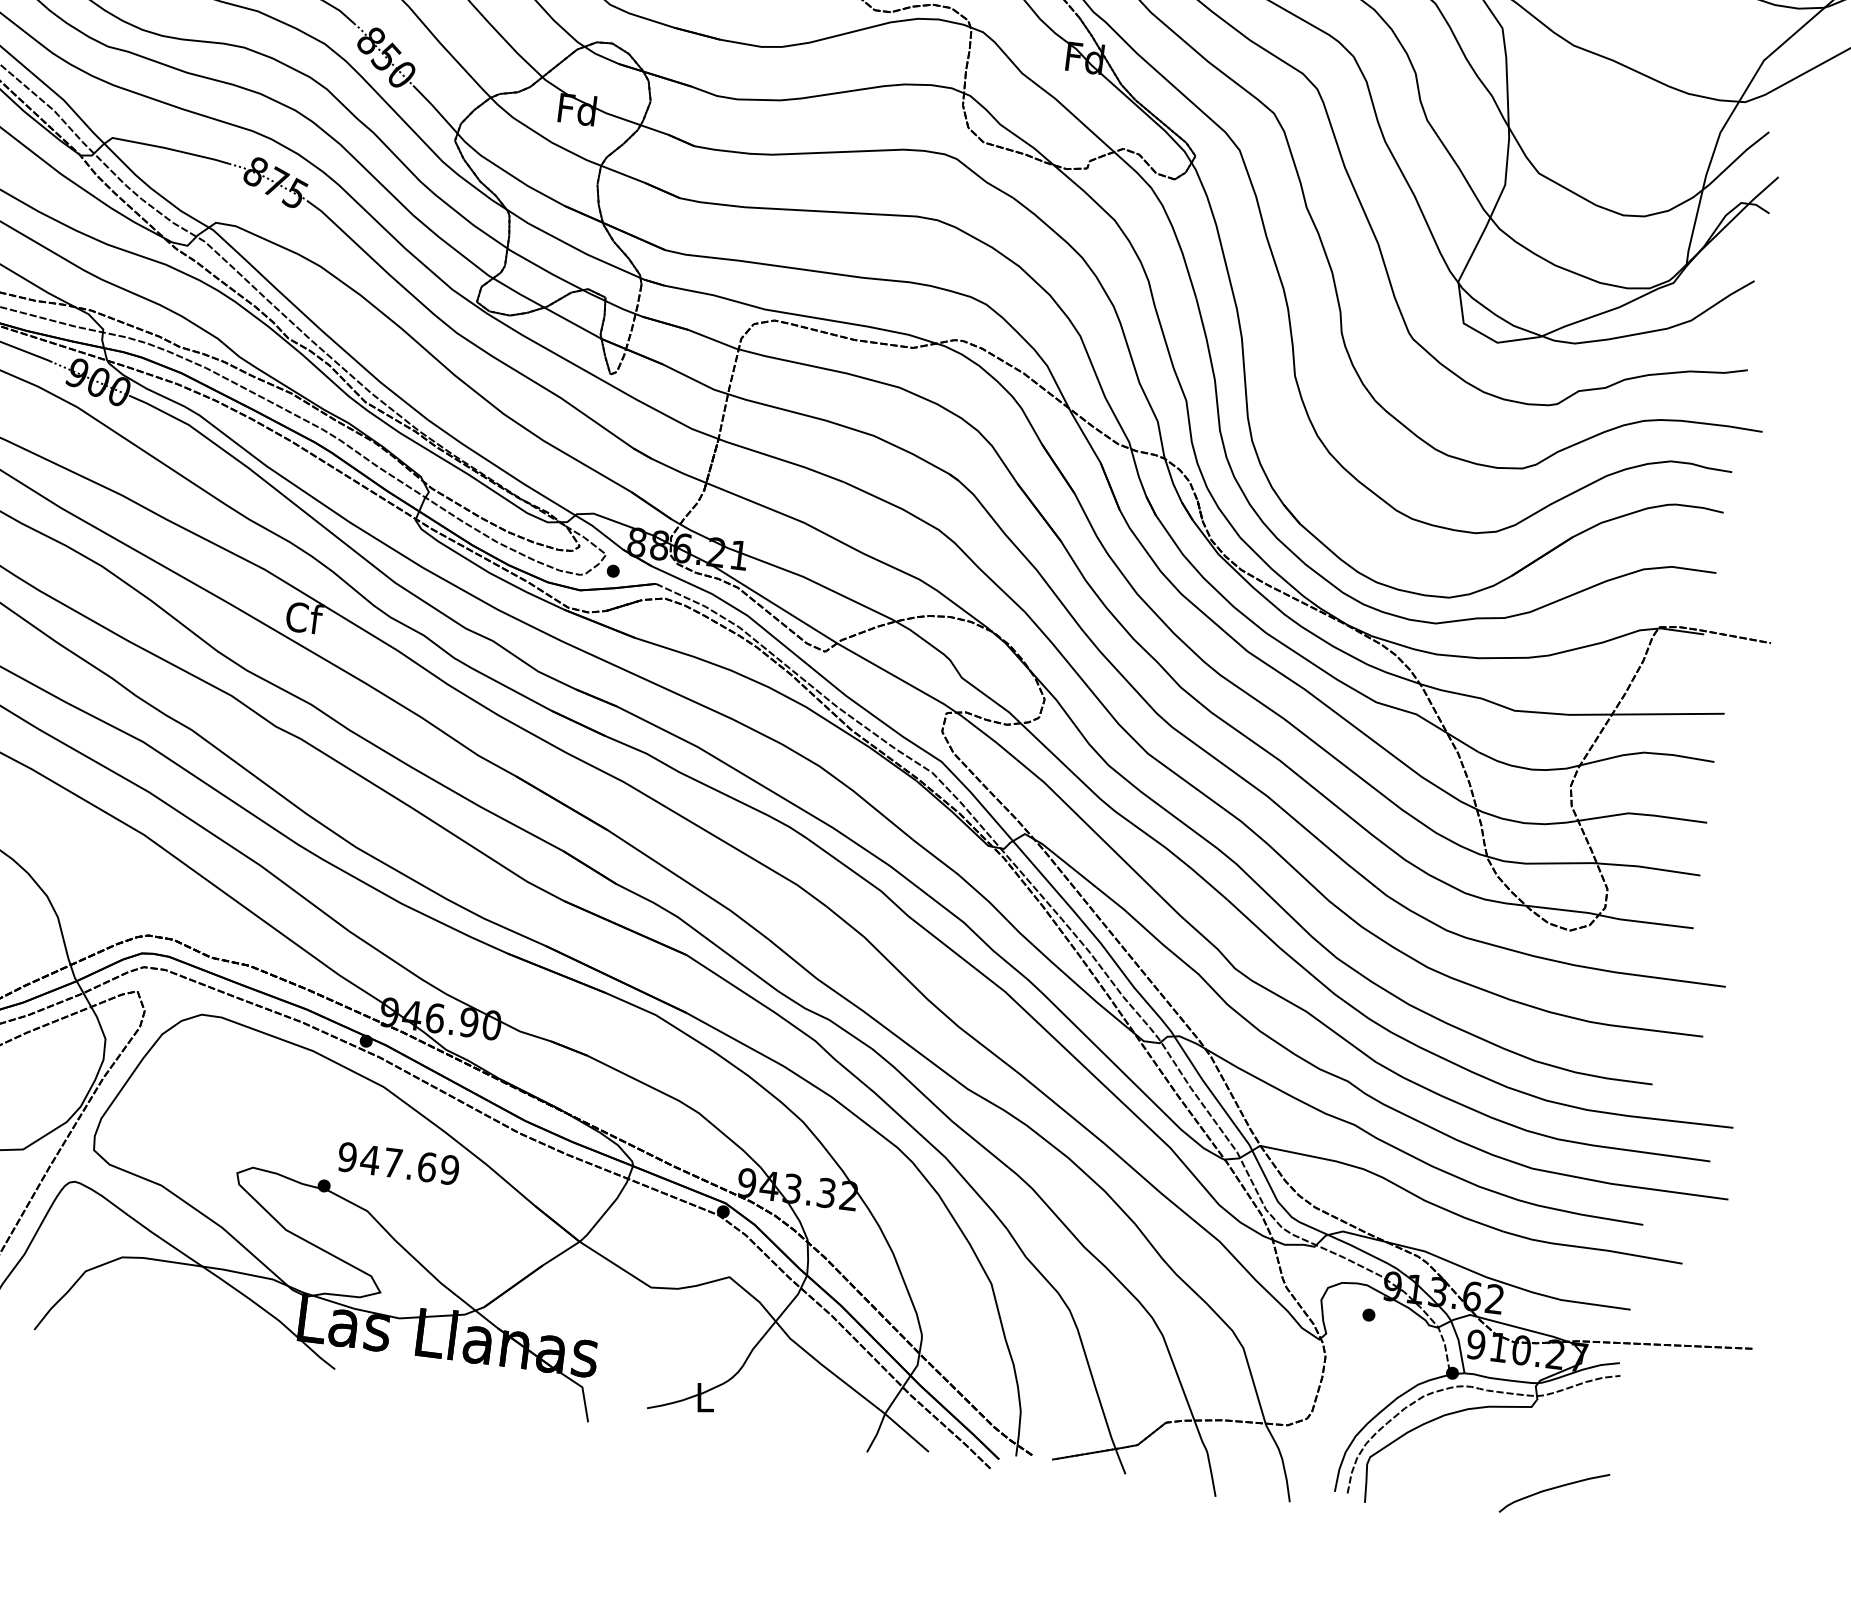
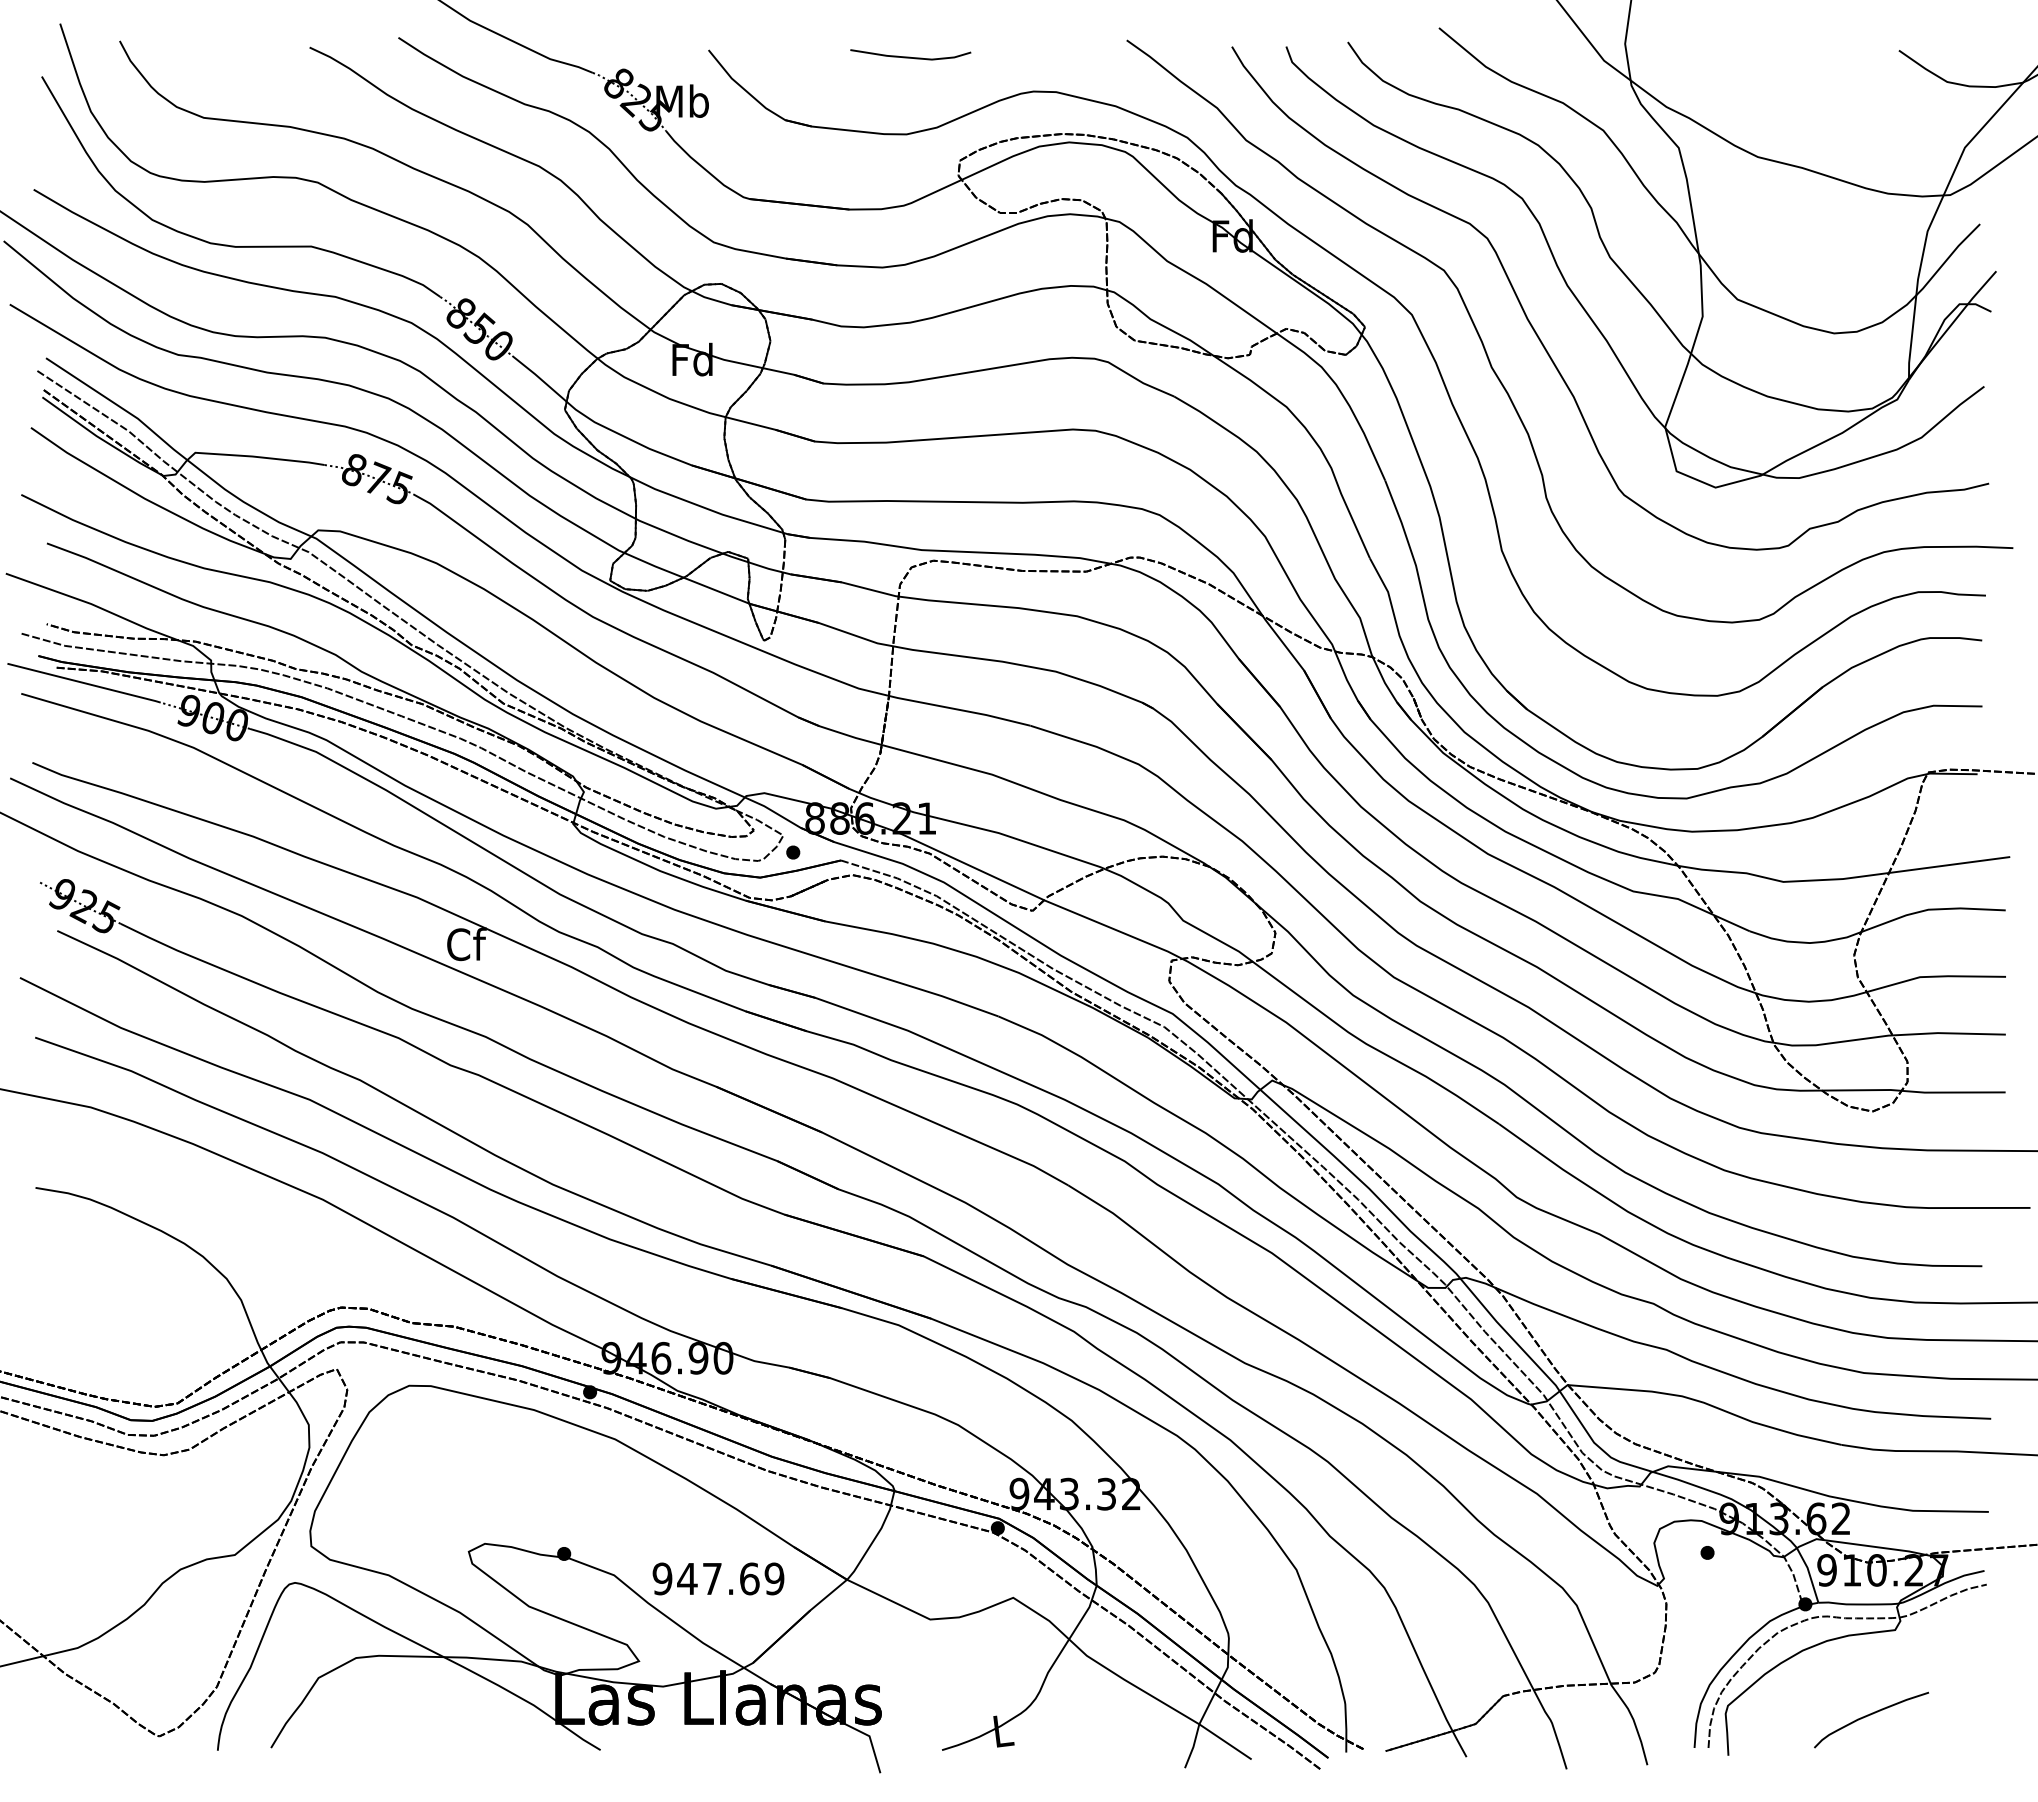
text: (398, 1163) -> (718, 1578), moved
curve: (1554, 1489) -> (1870, 1715), moved

